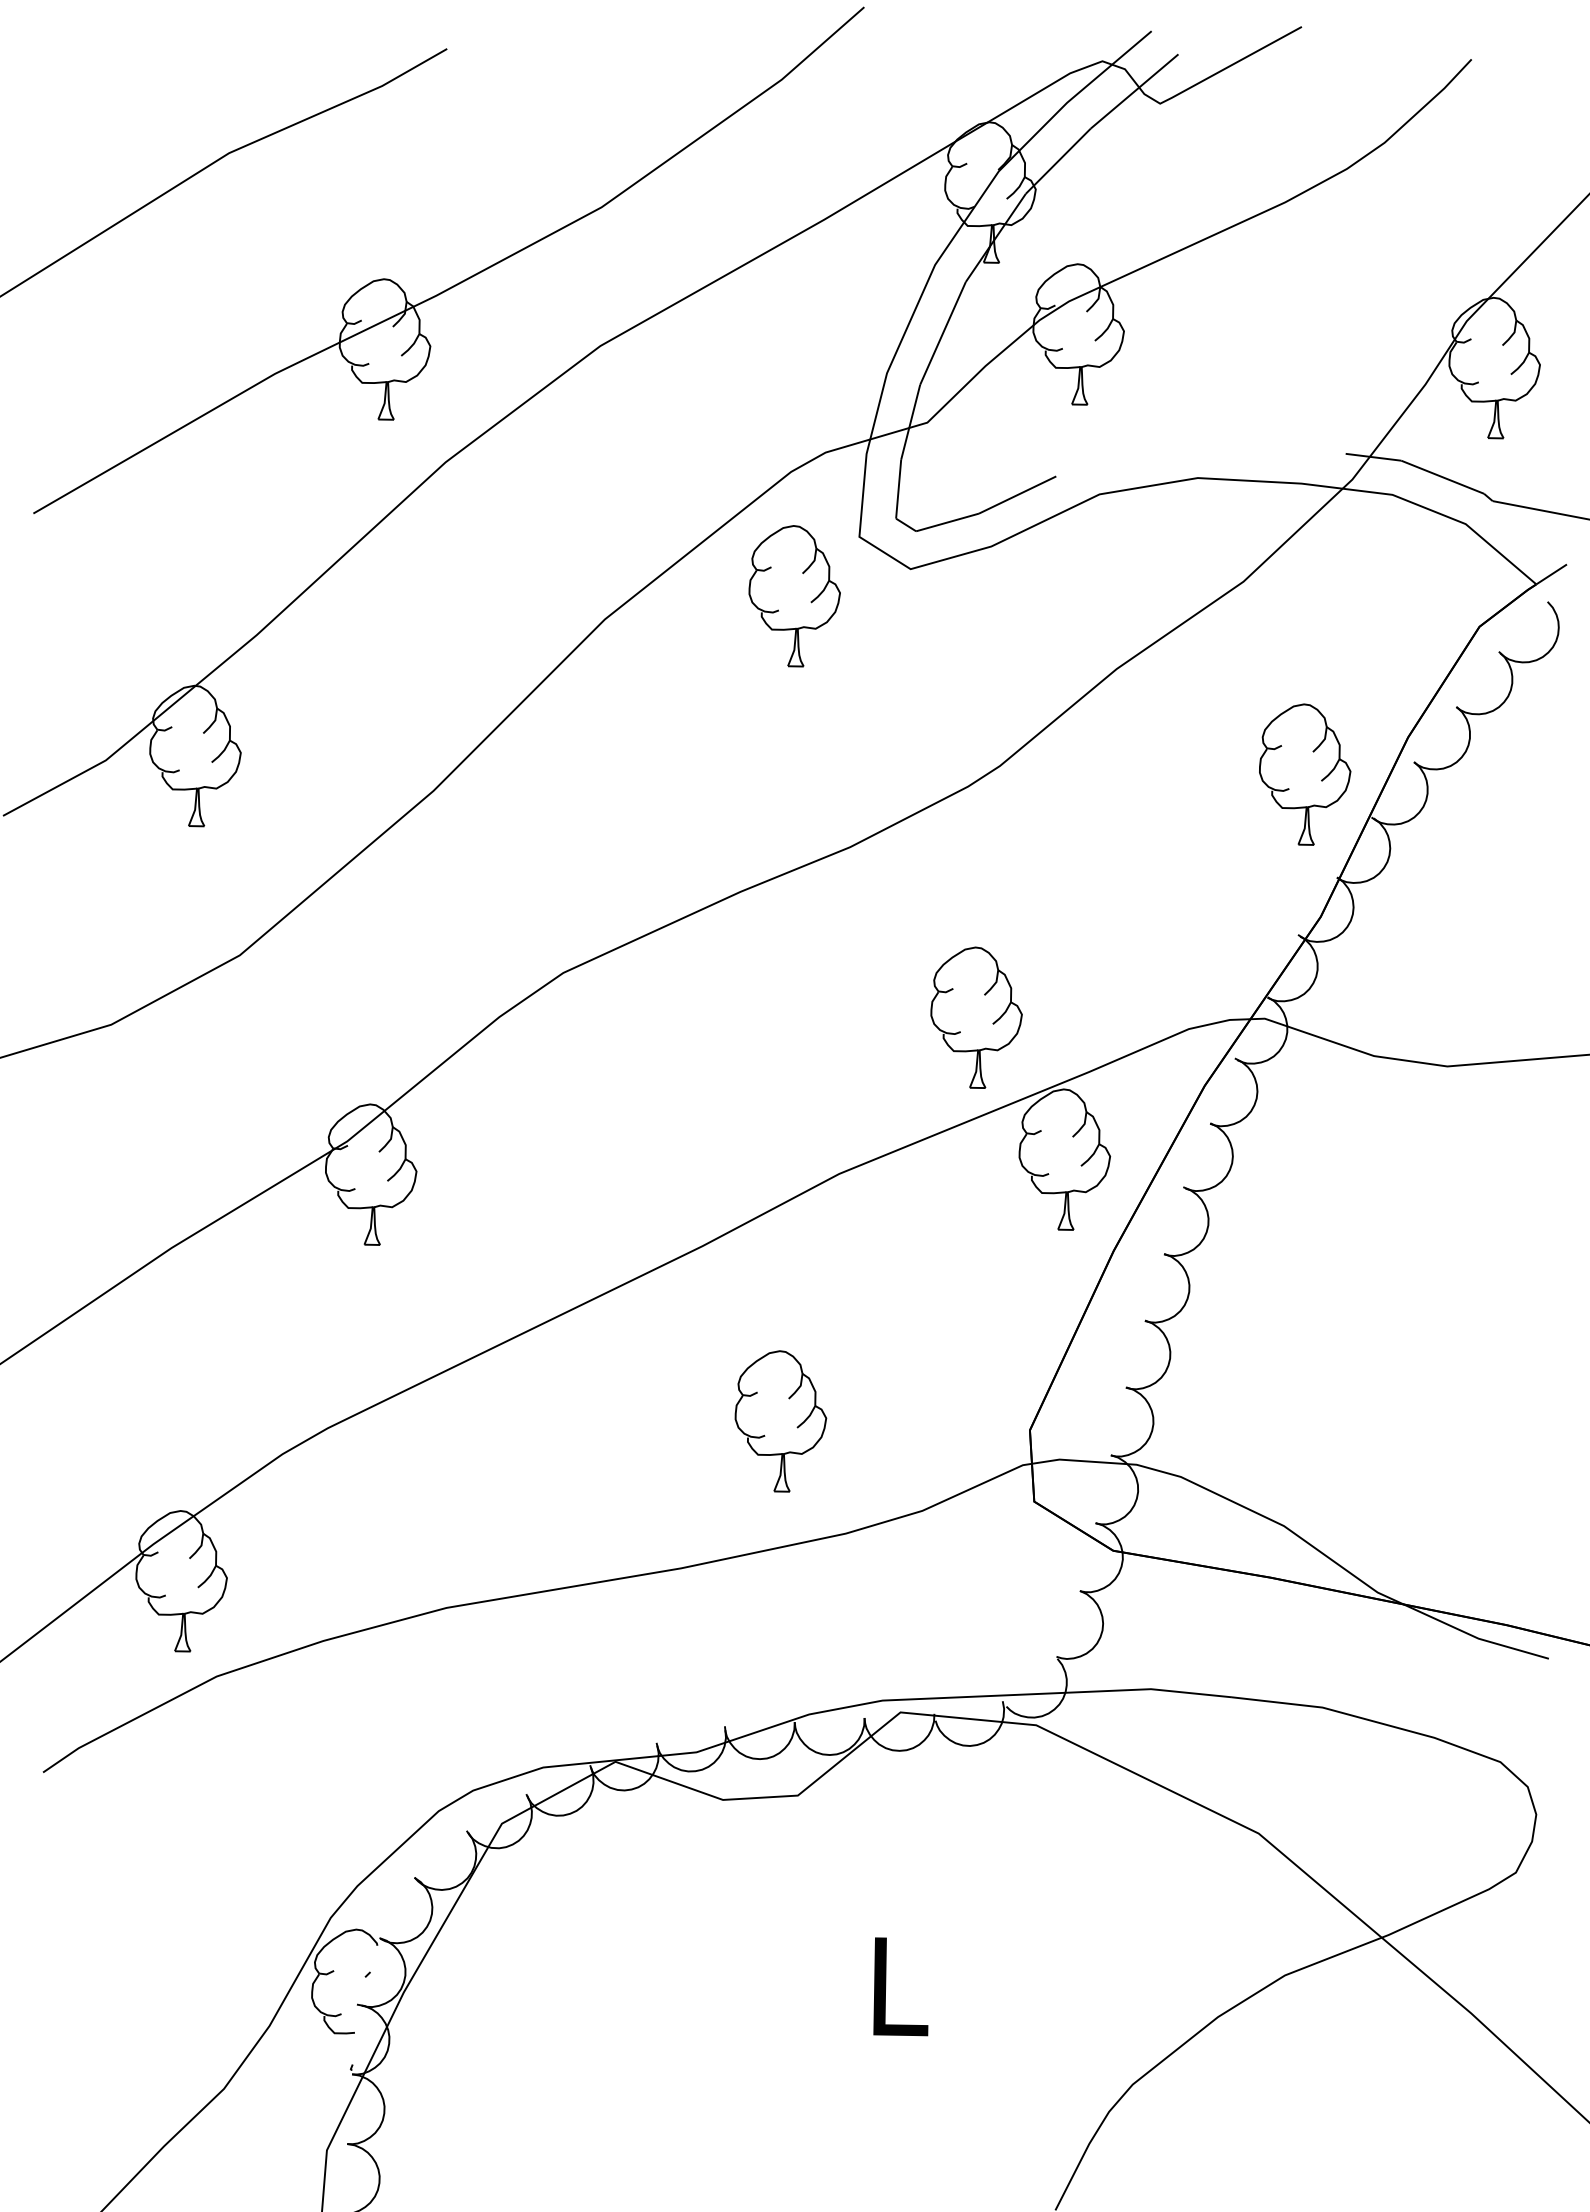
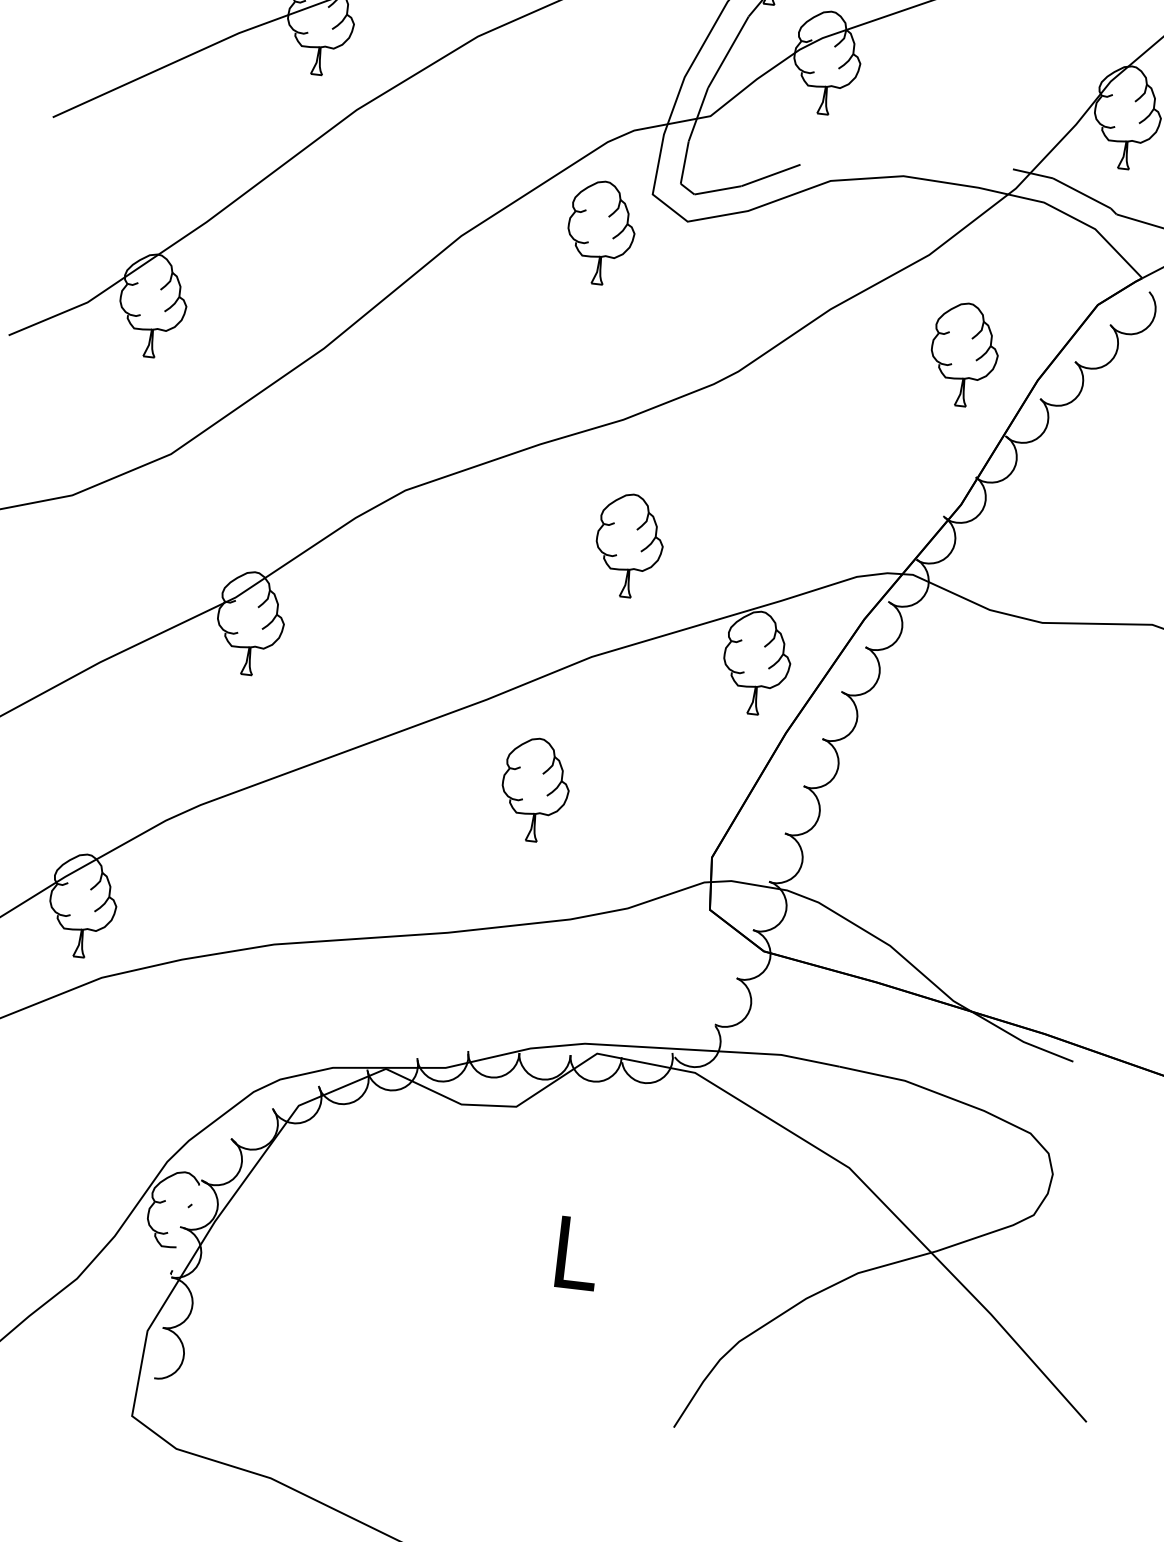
part: (1305, 774) -> (964, 354), moved
part: (976, 1017) -> (629, 545), moved
part: (780, 1421) -> (535, 790), moved

